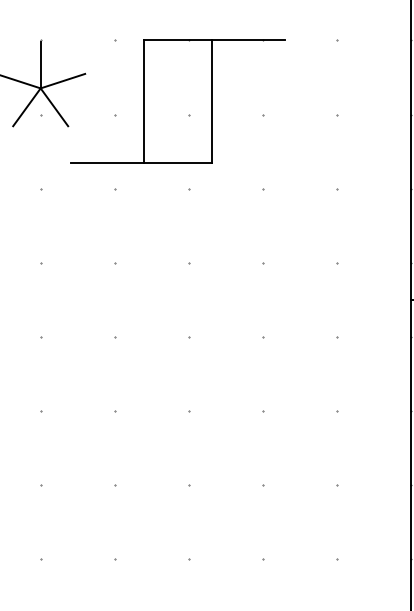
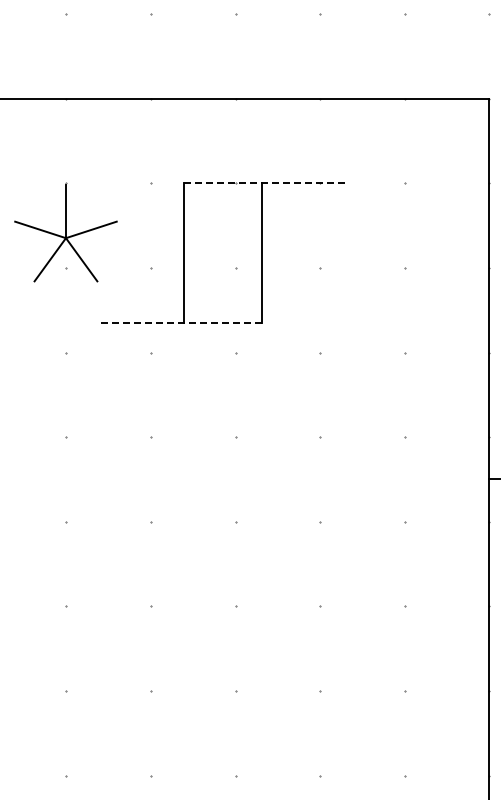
line: (214, 40) -> (264, 183), solid -> dashed
line: (141, 163) -> (181, 323), solid -> dashed

